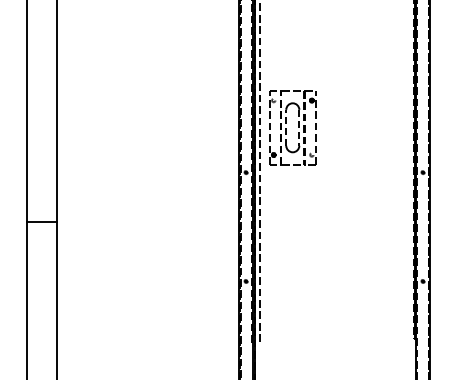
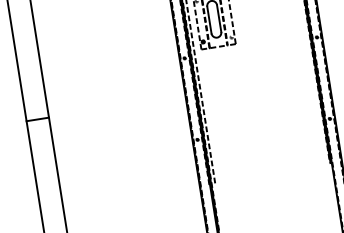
line: (286, 127) -> (209, 19), dashed -> solid
line: (299, 127) -> (219, 18), dashed -> solid

